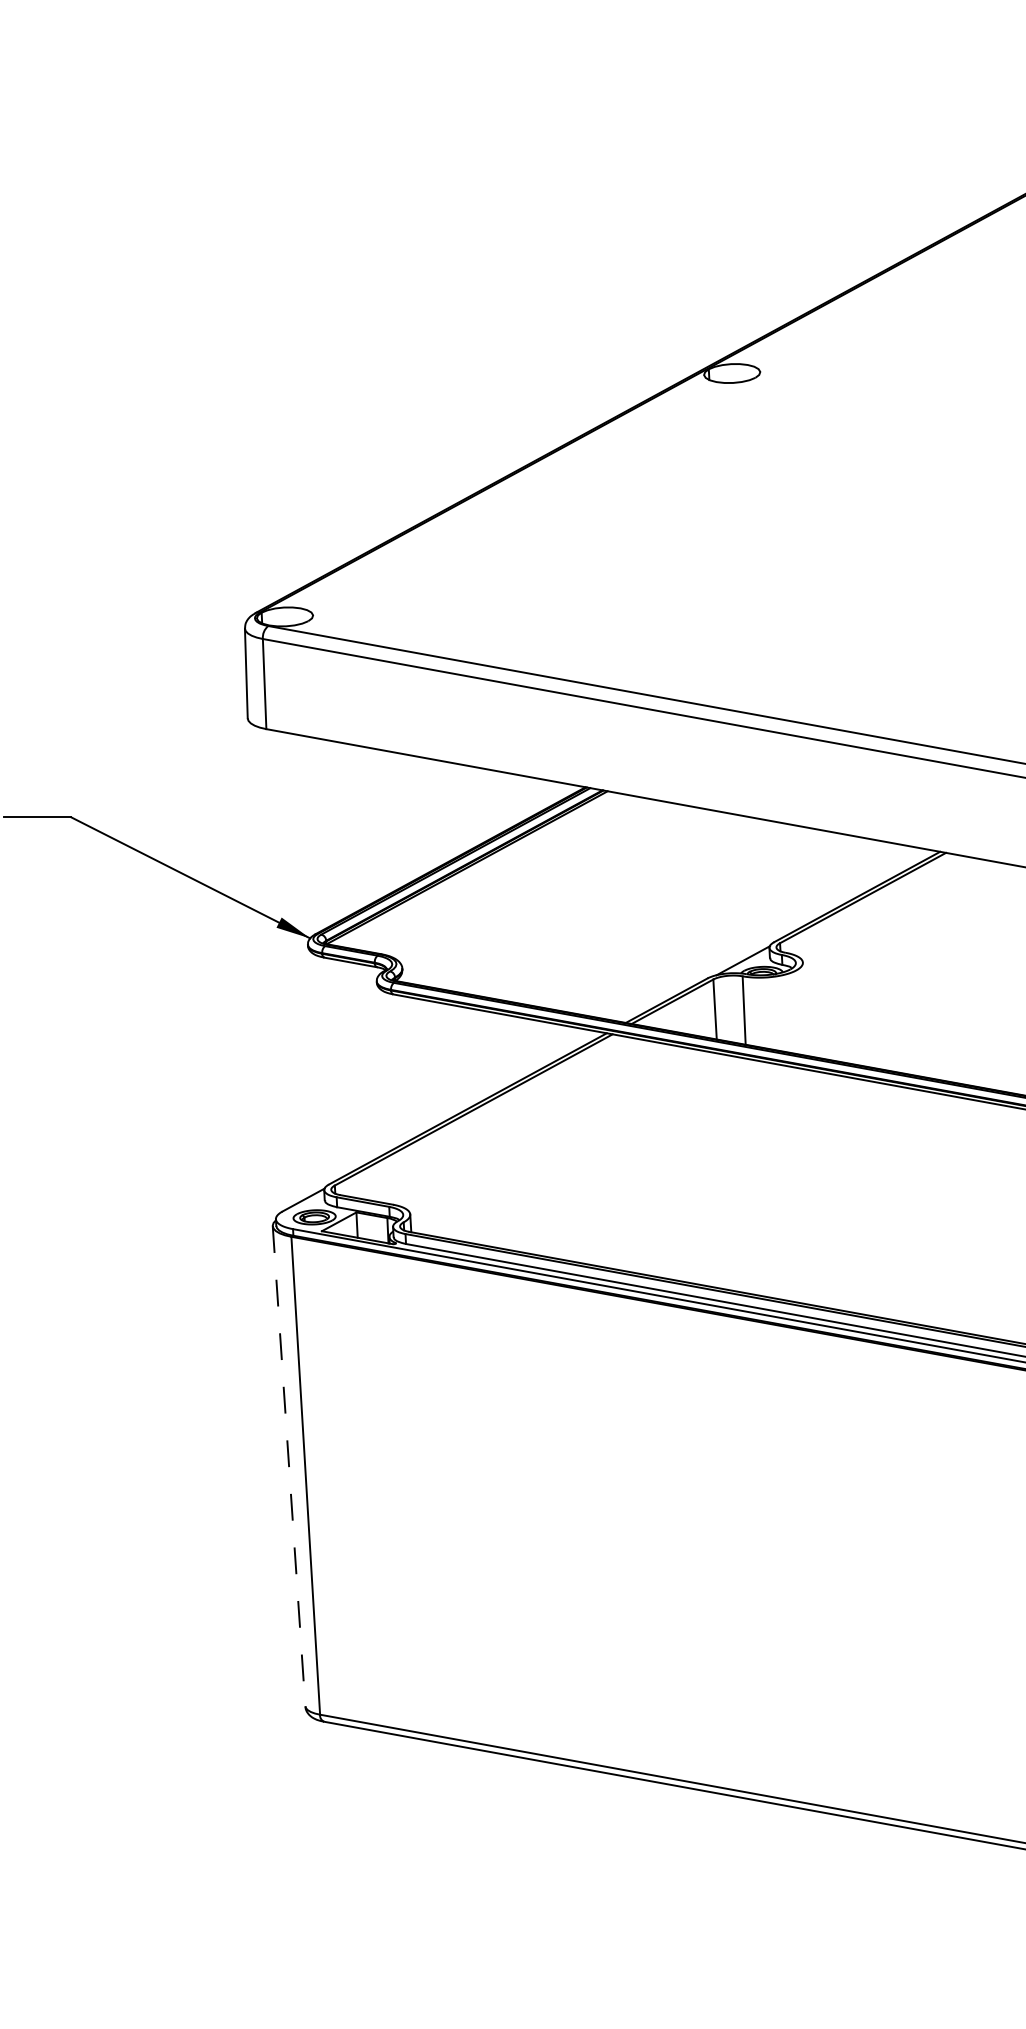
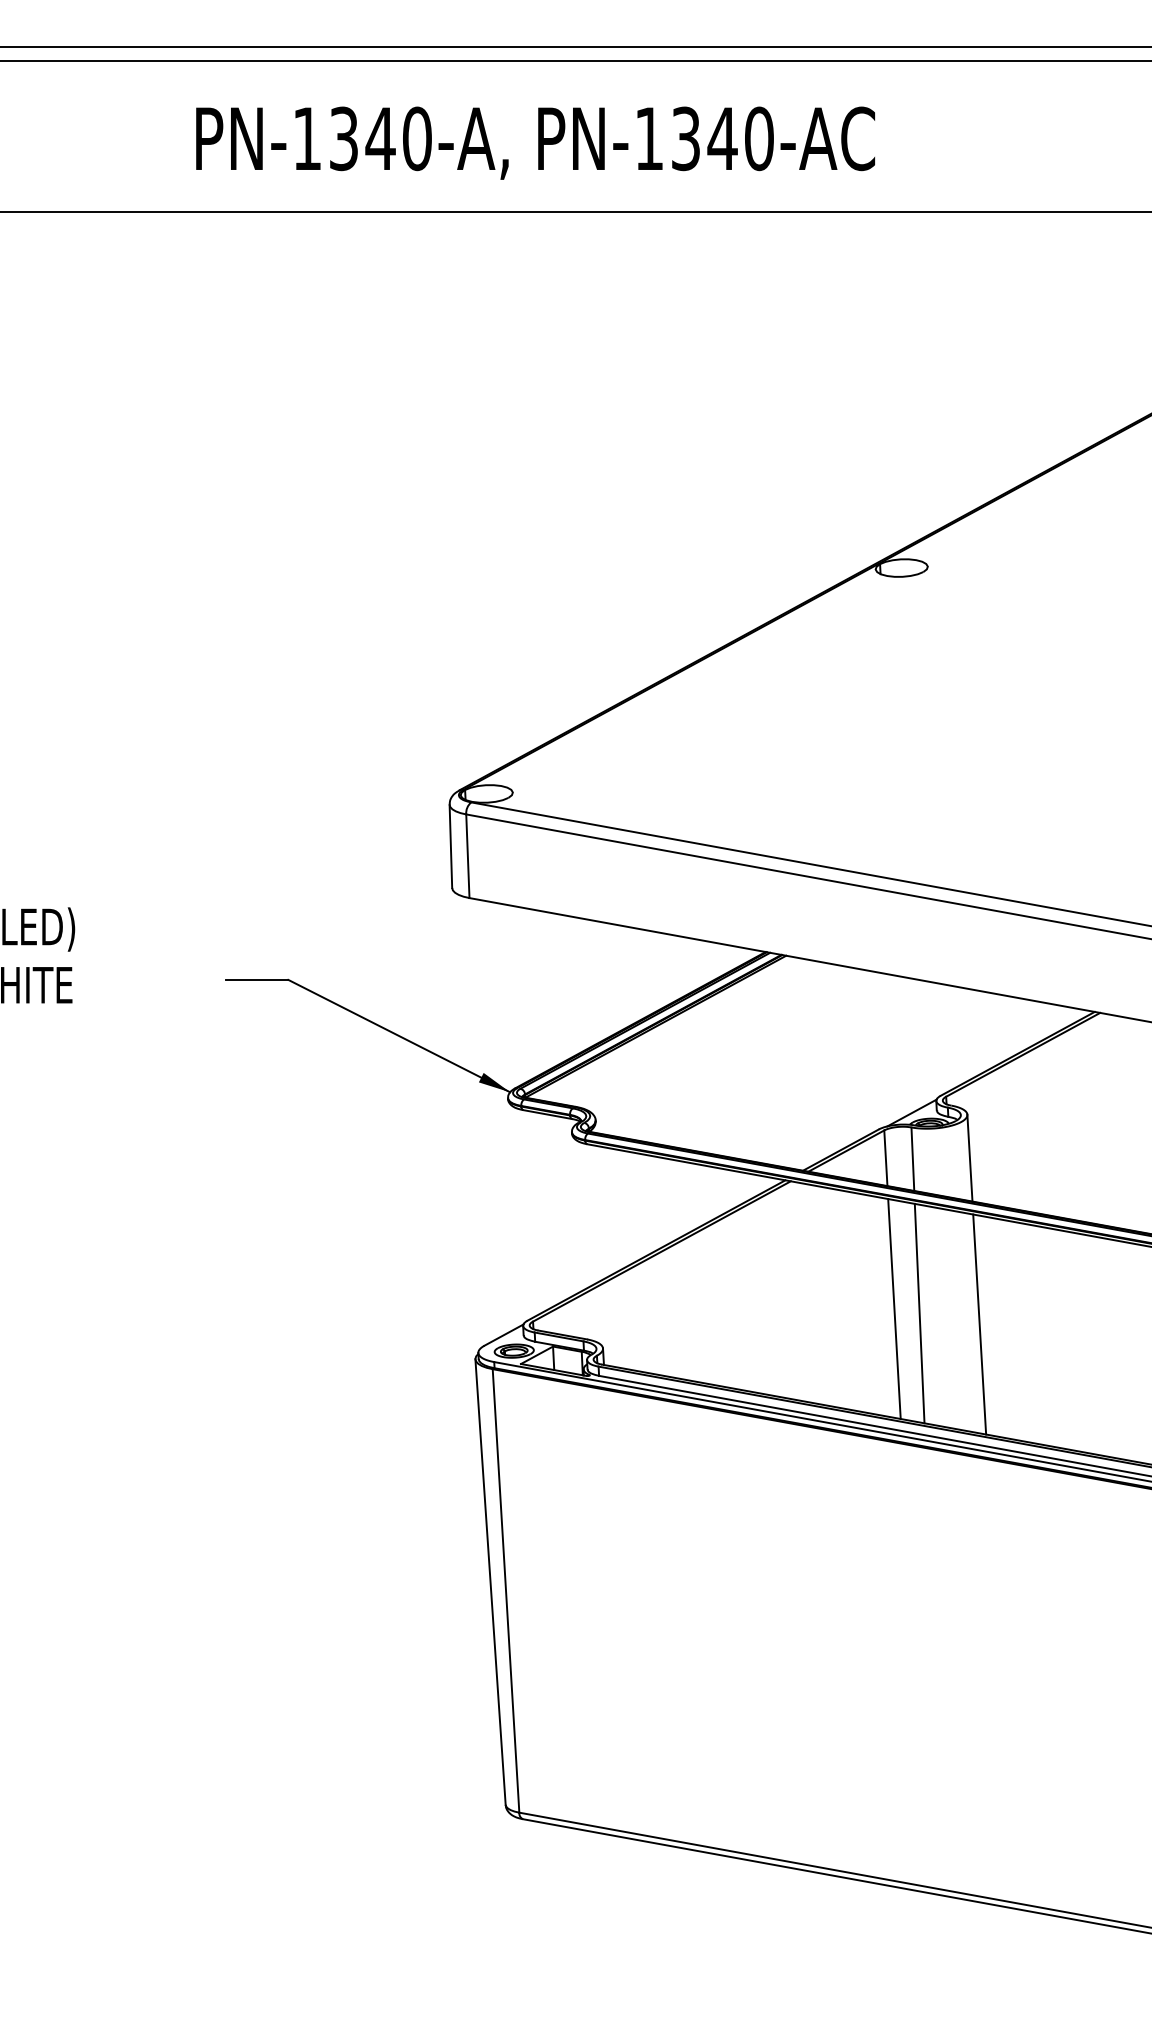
line: (805, 1008) -> (969, 1157), added
line: (724, 1172) -> (894, 1309), added
line: (751, 1176) -> (919, 1313), added
line: (815, 1188) -> (979, 1324), added
line: (289, 1466) -> (490, 1582), dashed -> solid

